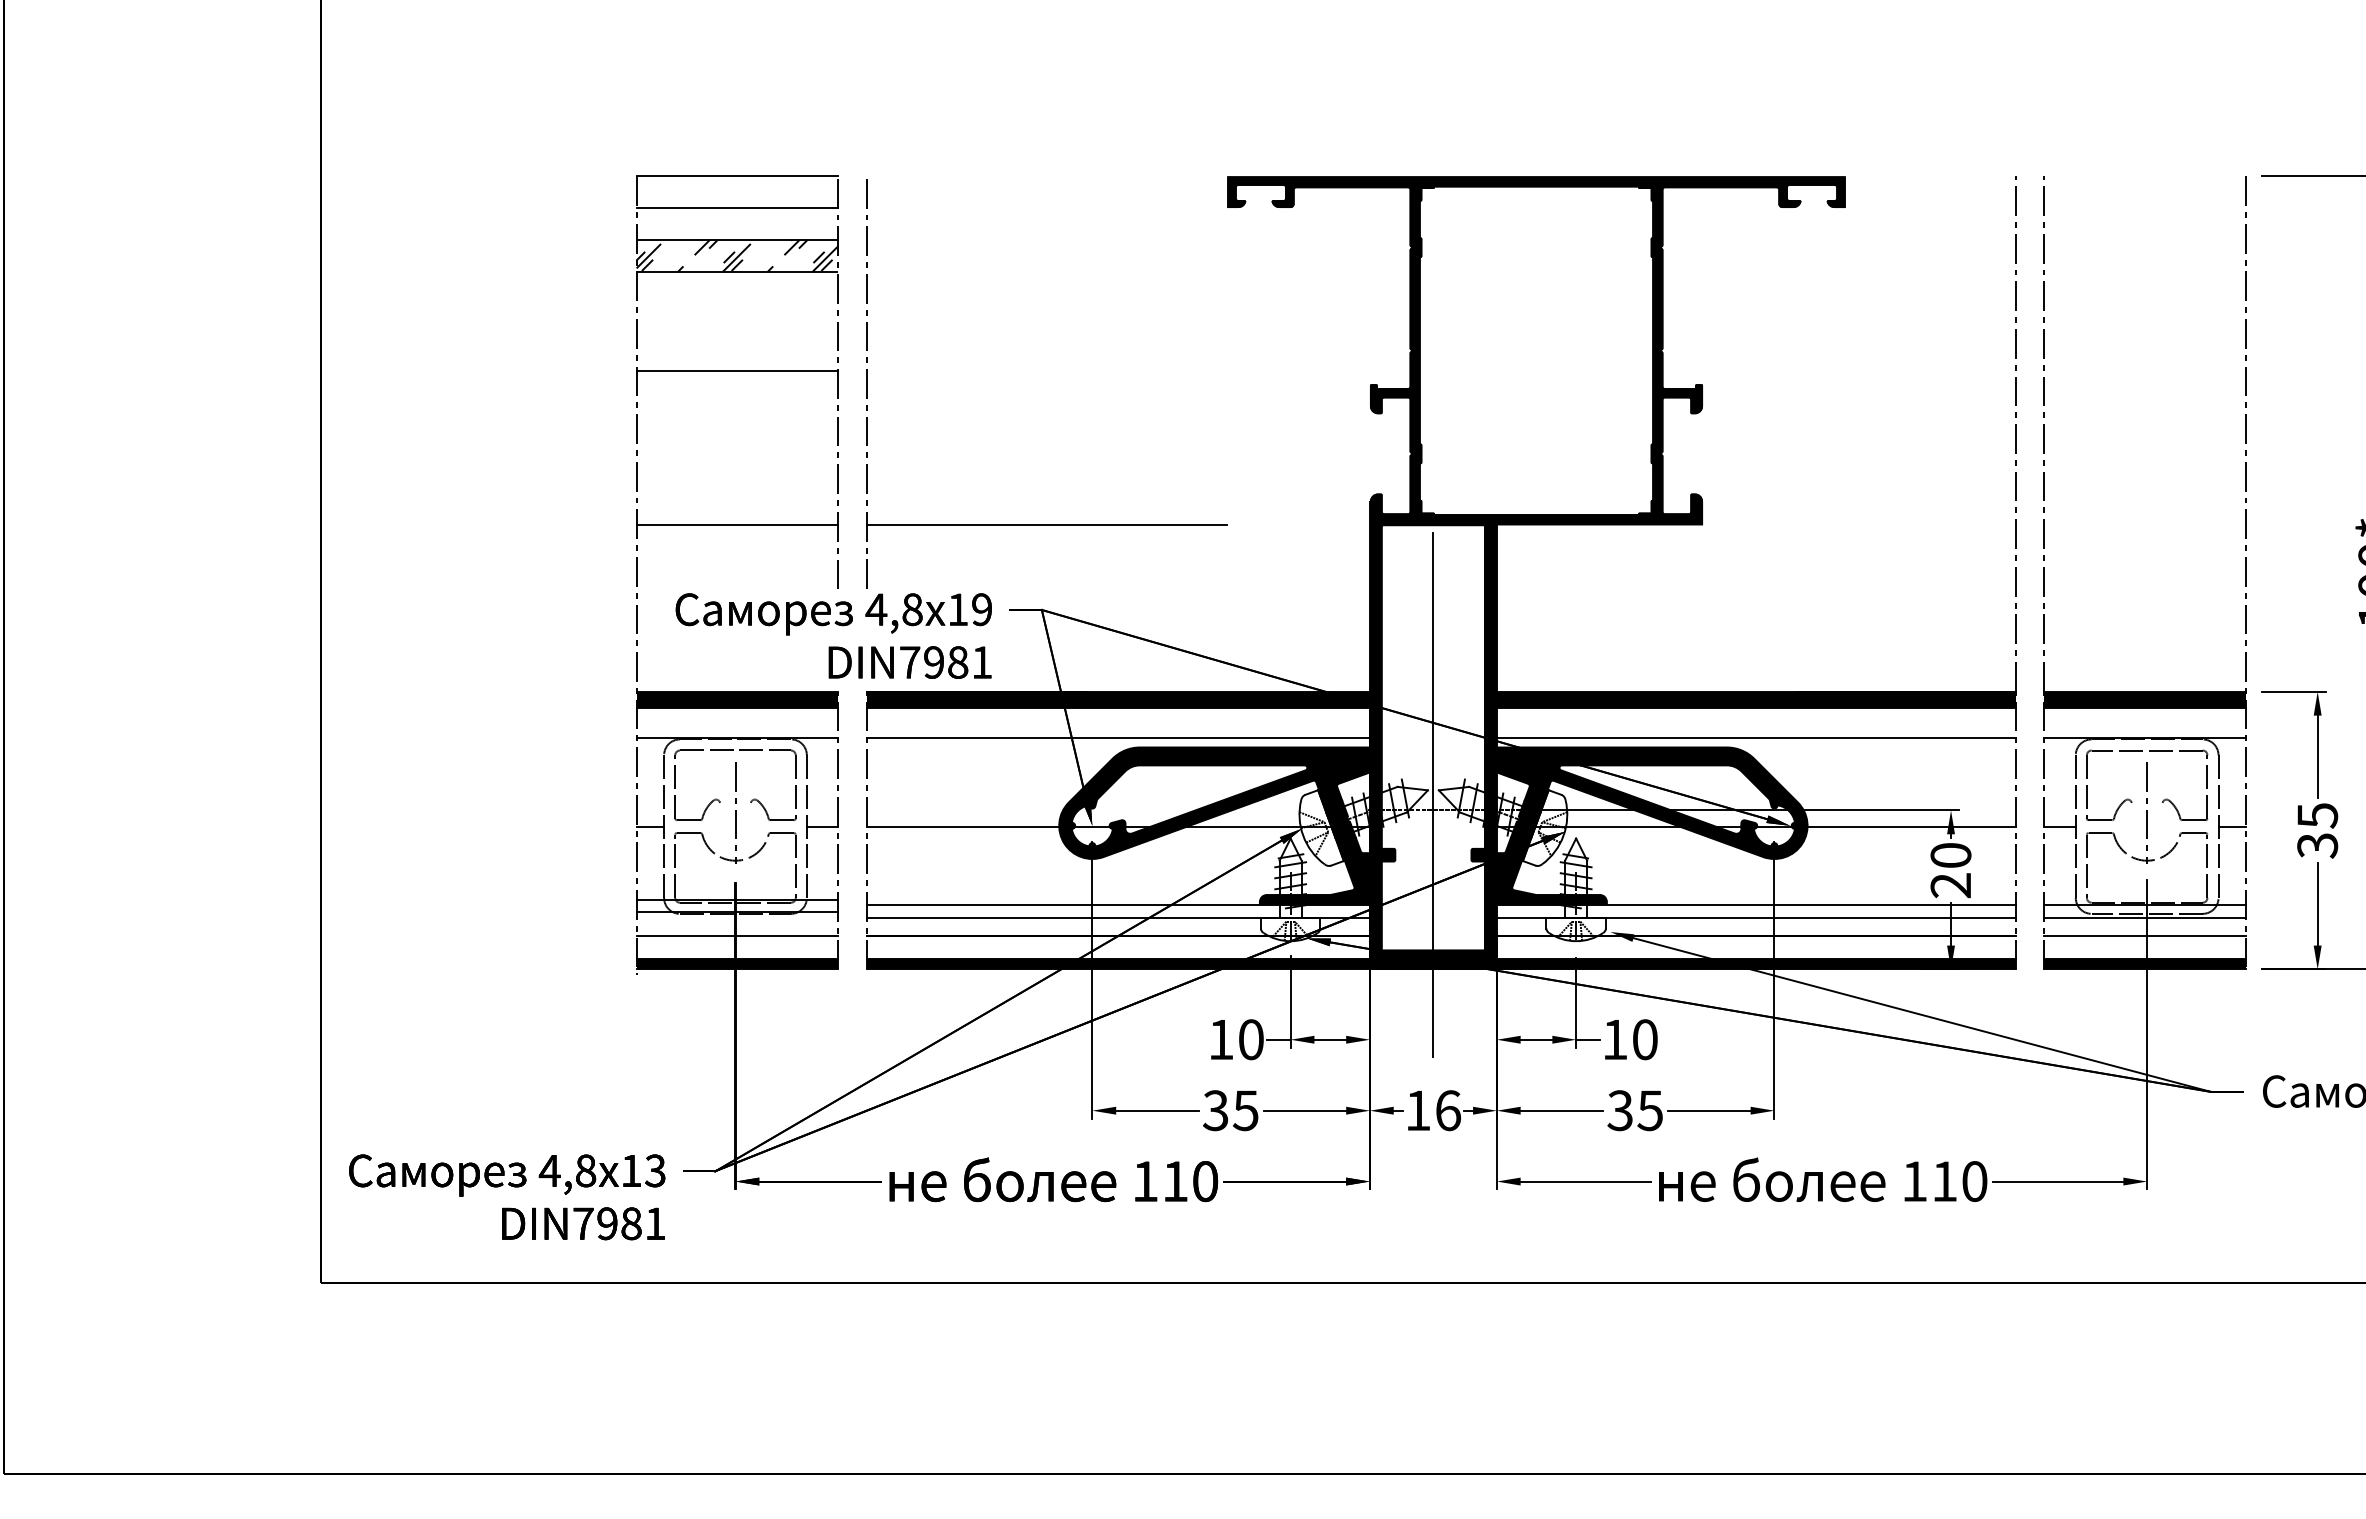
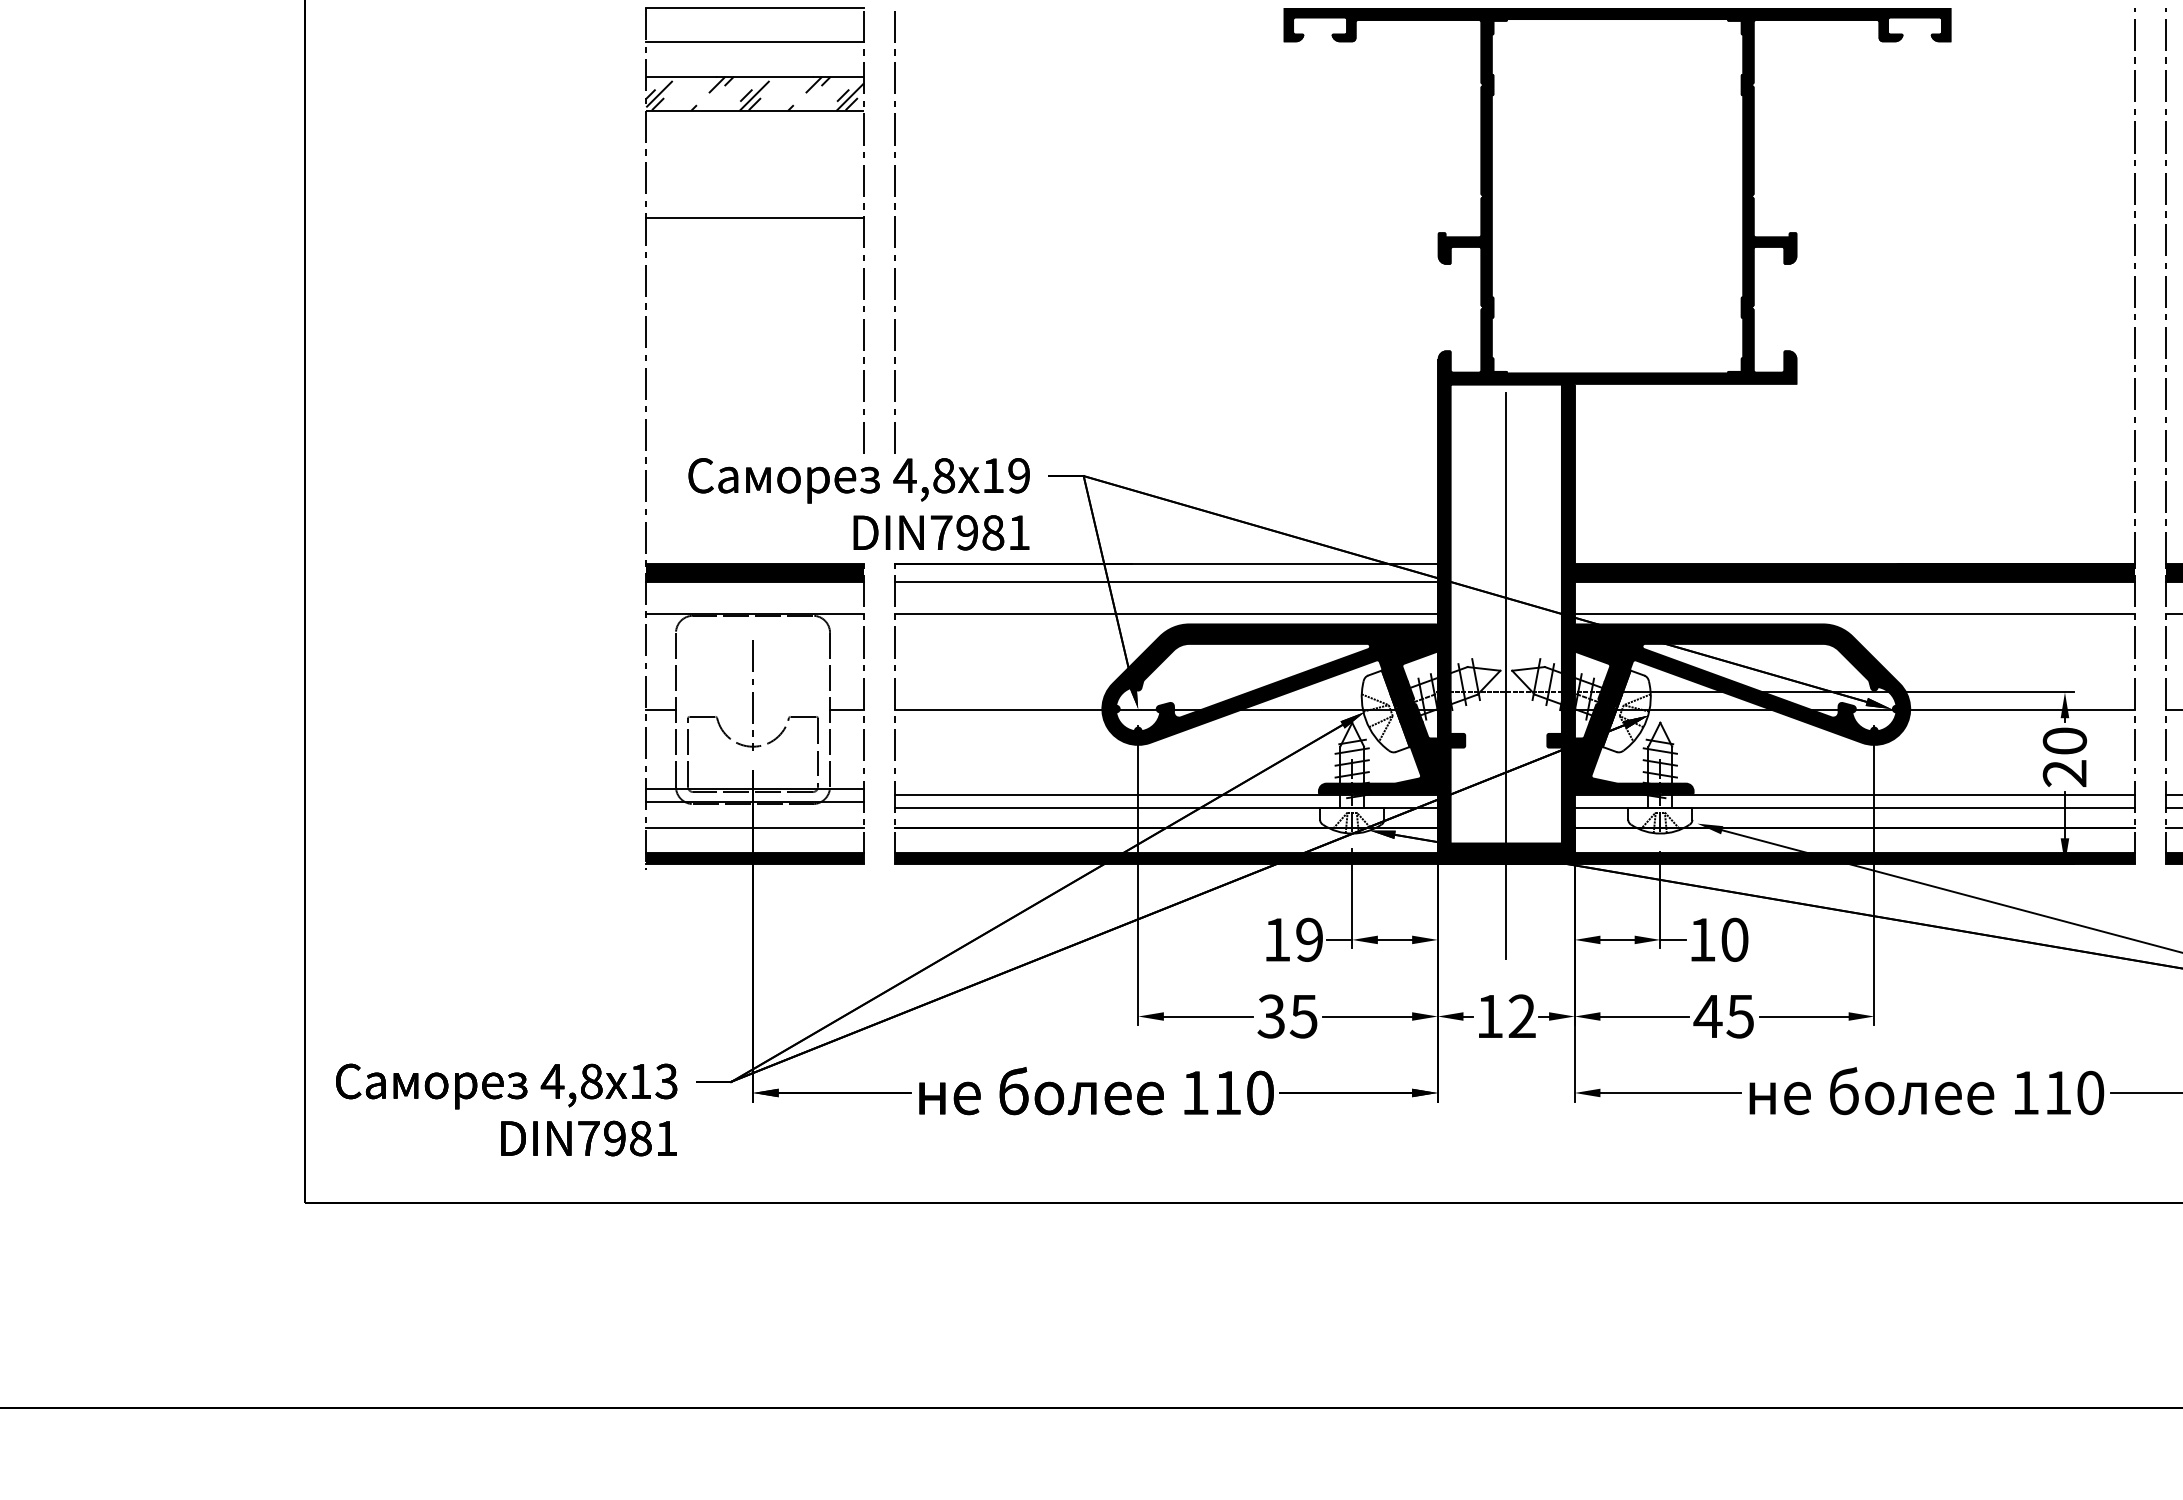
line: (737, 525) -> (755, 384), removed
line: (1046, 525) -> (1088, 384), removed
fill: (1117, 699) -> (1165, 572), removed
part: (719, 800) -> (735, 681), removed
text: (1250, 1039) -> (1308, 939), 10 -> 19
text: (1448, 1110) -> (1522, 1016), 16 -> 12
text: (1619, 1110) -> (1707, 1016), 35 -> 45

